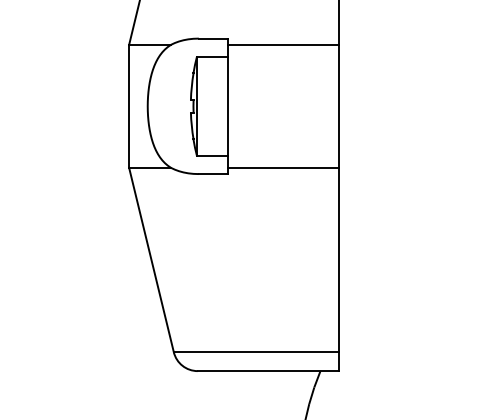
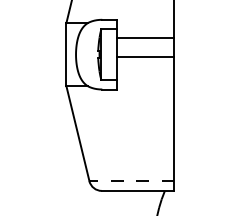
line: (282, 43) -> (145, 37), moved
line: (282, 168) -> (145, 57), moved
line: (255, 352) -> (131, 181), solid -> dashed

